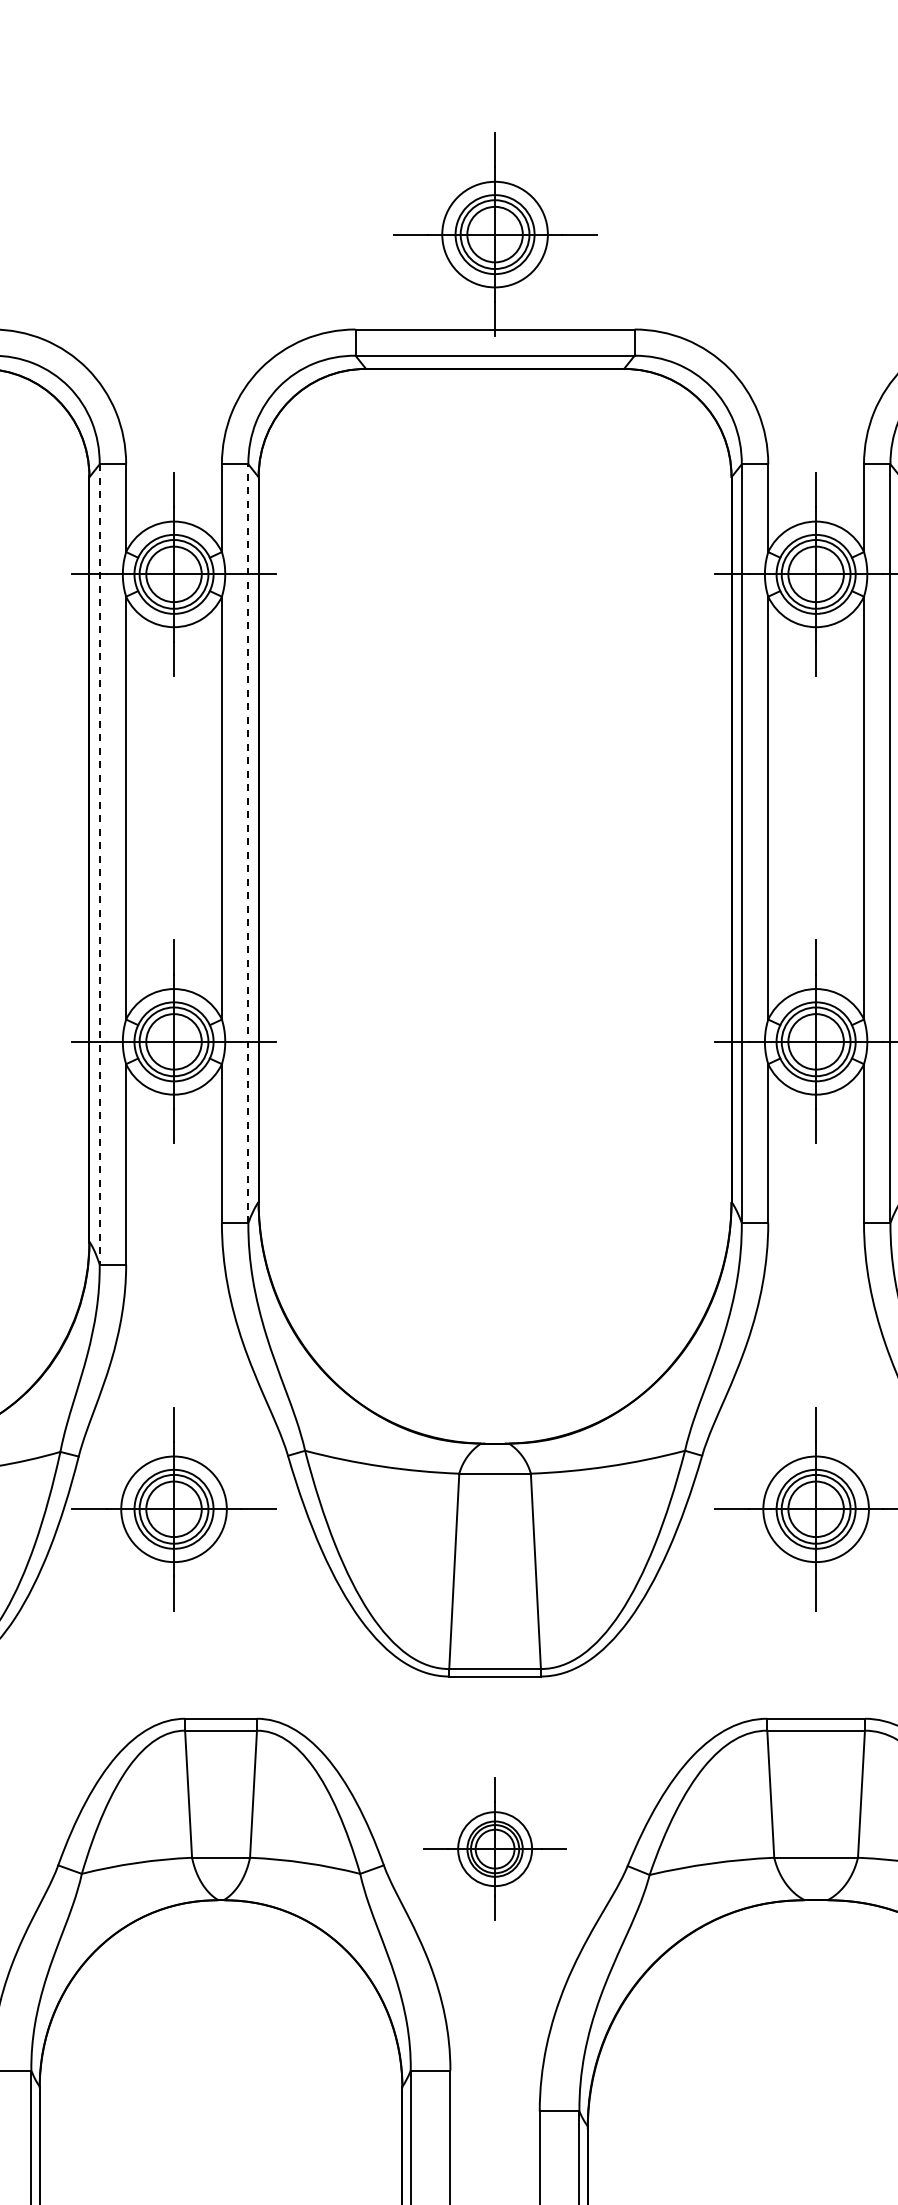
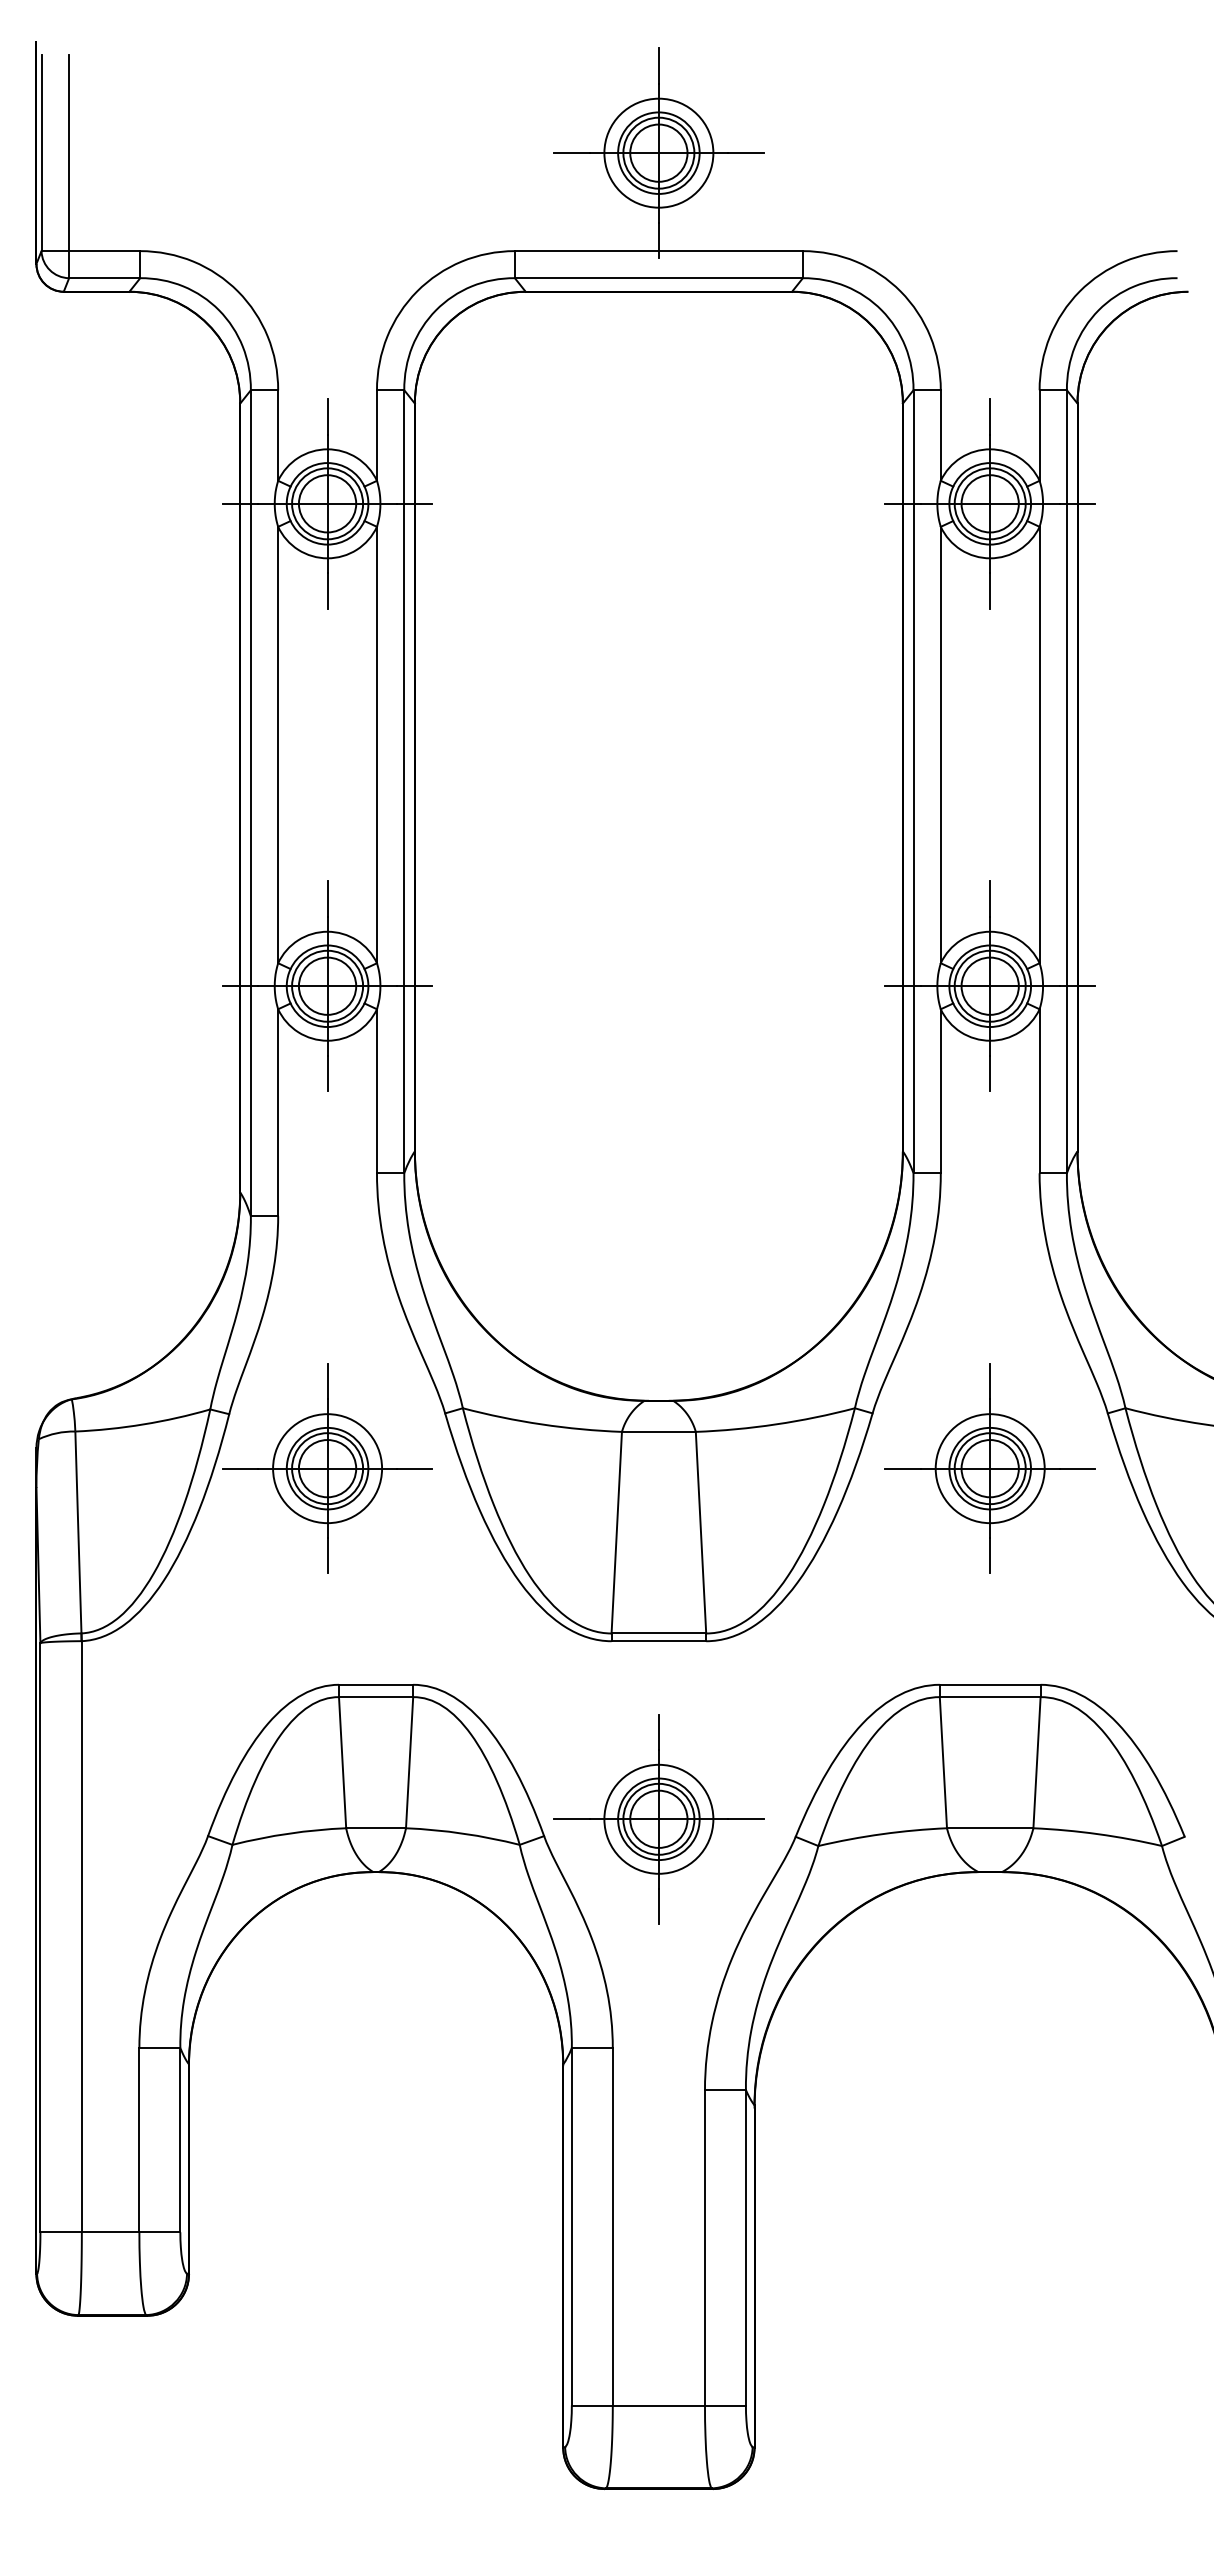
line: (248, 843) -> (404, 781), dashed -> solid
line: (99, 864) -> (250, 803), dashed -> solid
part: (494, 1849) -> (658, 1819), size x1.43

